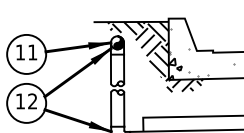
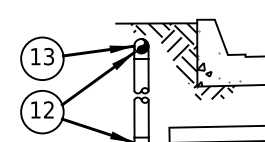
text: (32, 52) -> (48, 56), 11 -> 13

